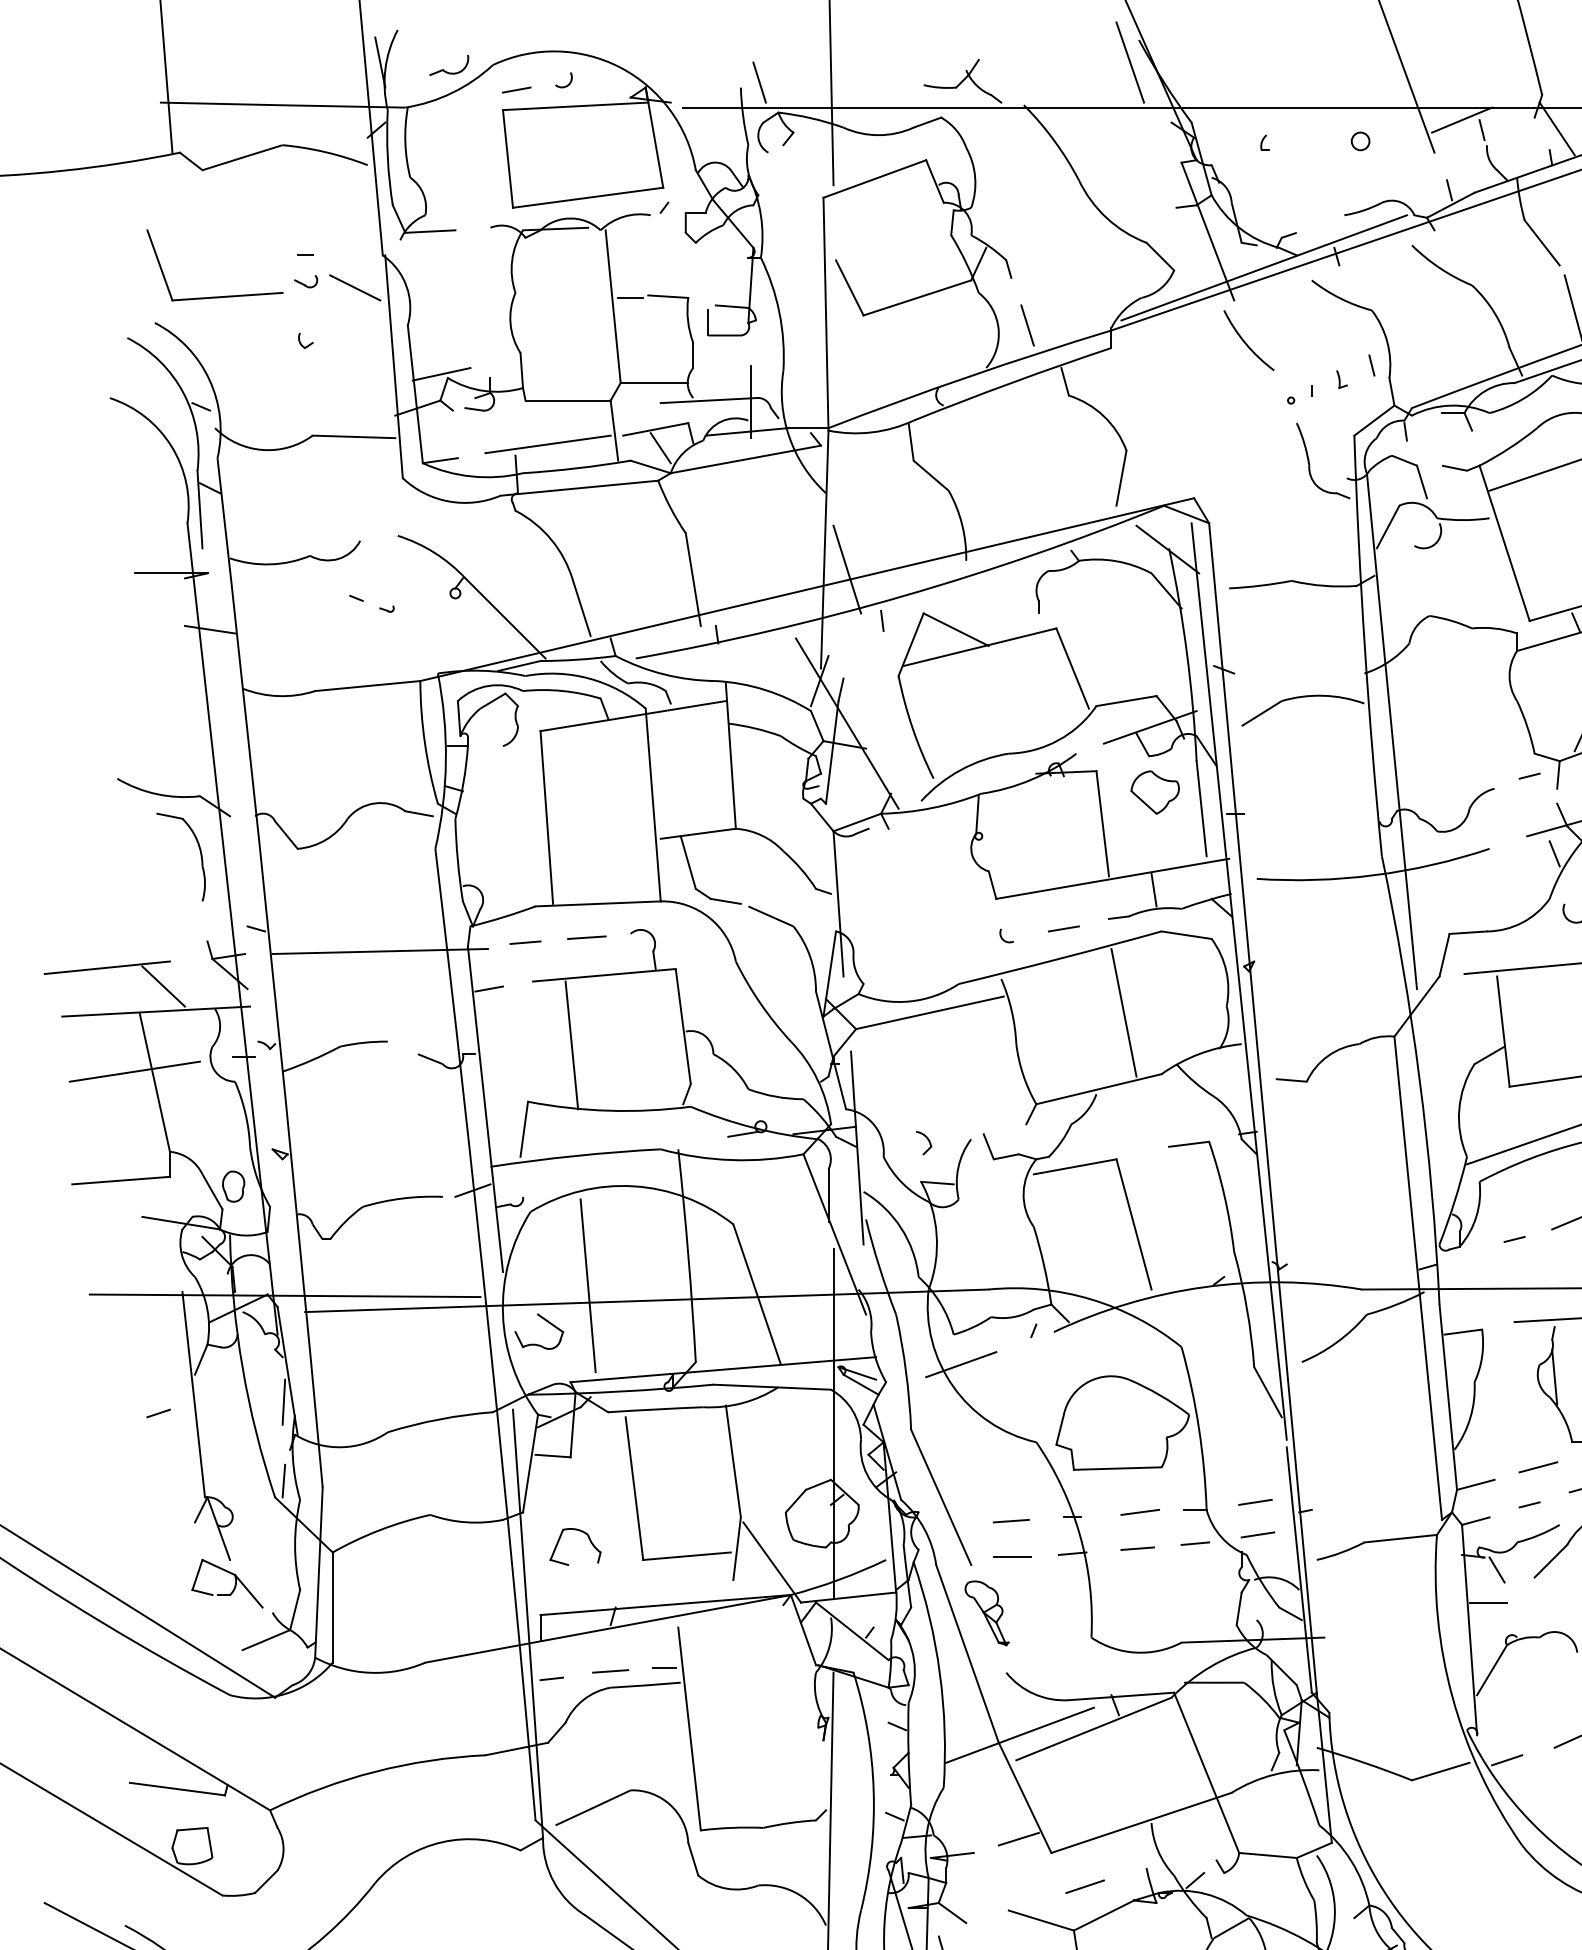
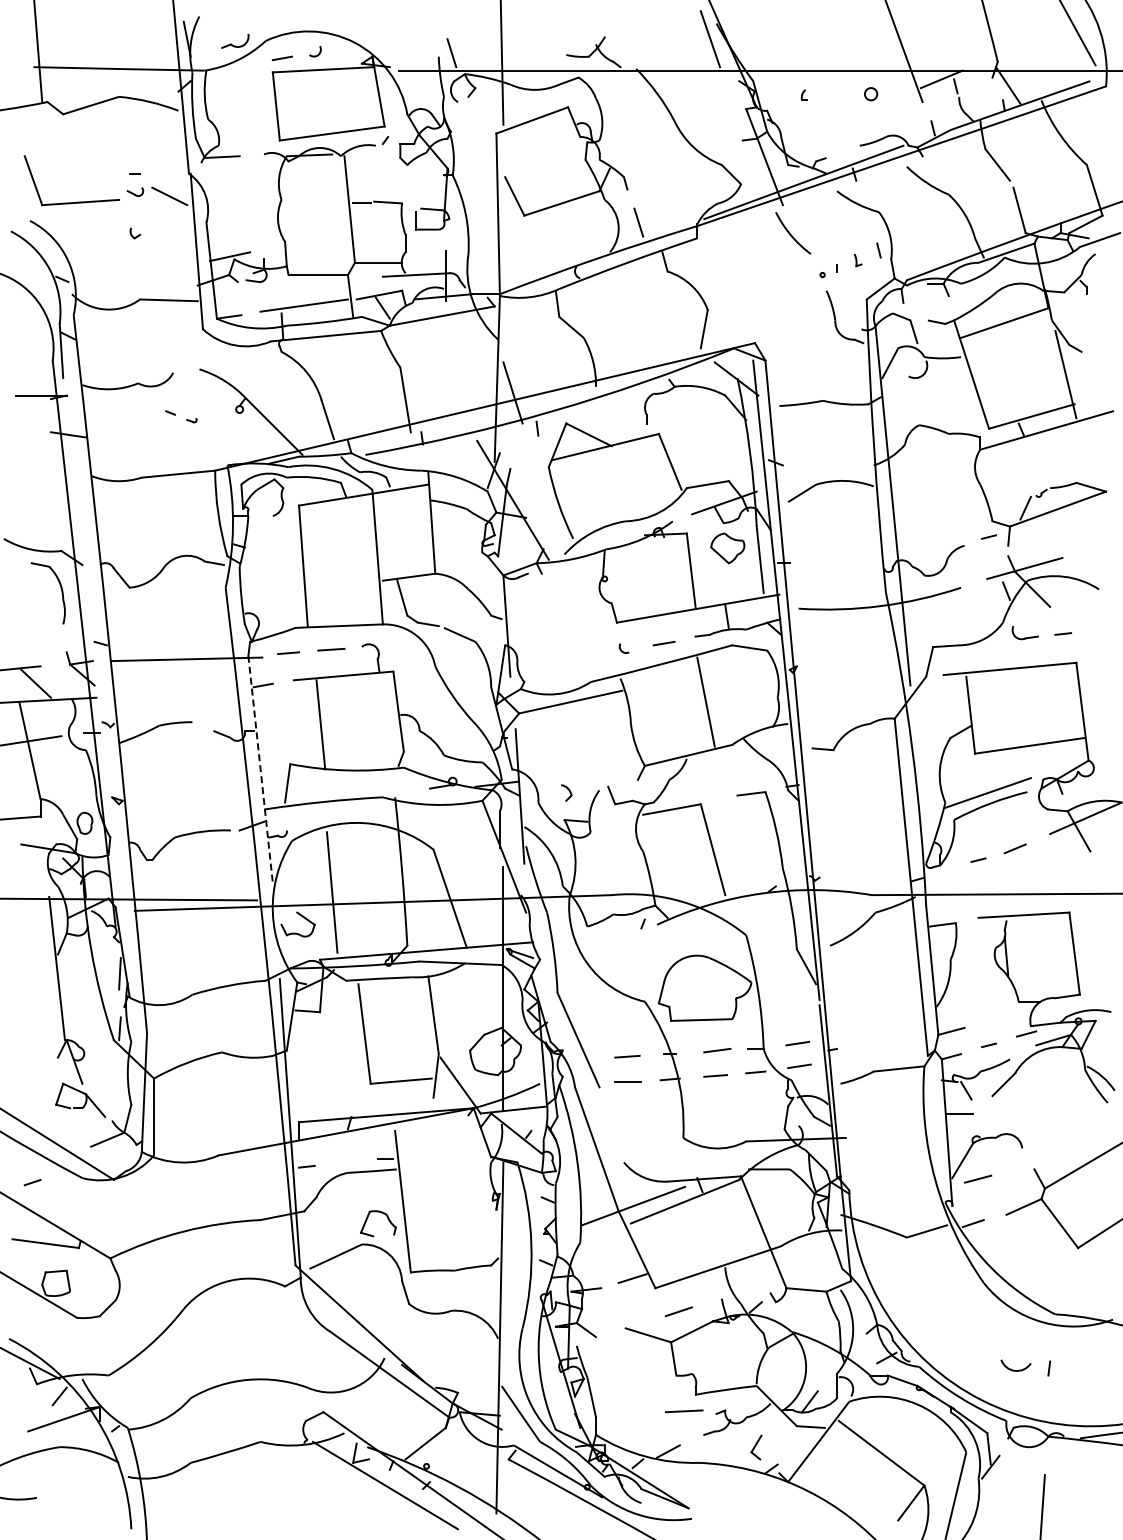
line: (485, 1109) -> (260, 769), solid -> dashed
line: (961, 1364) -> (592, 947), removed
line: (158, 1413) -> (32, 1182), moved
line: (1538, 1466) -> (978, 1178), moved
part: (582, 1533) -> (383, 1214), moved
part: (987, 1612) -> (610, 1120), removed
line: (610, 1671) -> (347, 1161), removed

